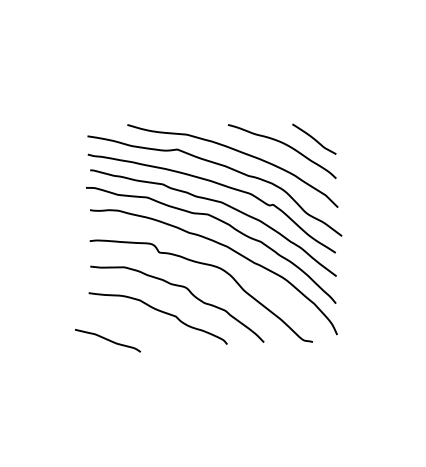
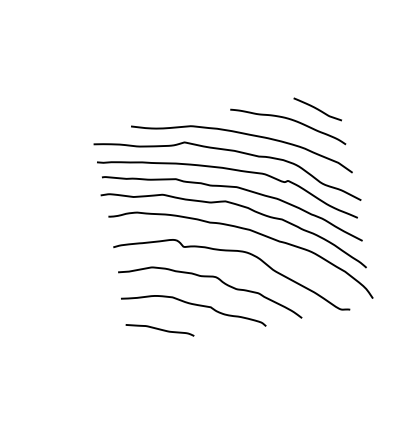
curve: (108, 340) -> (160, 329), moved

